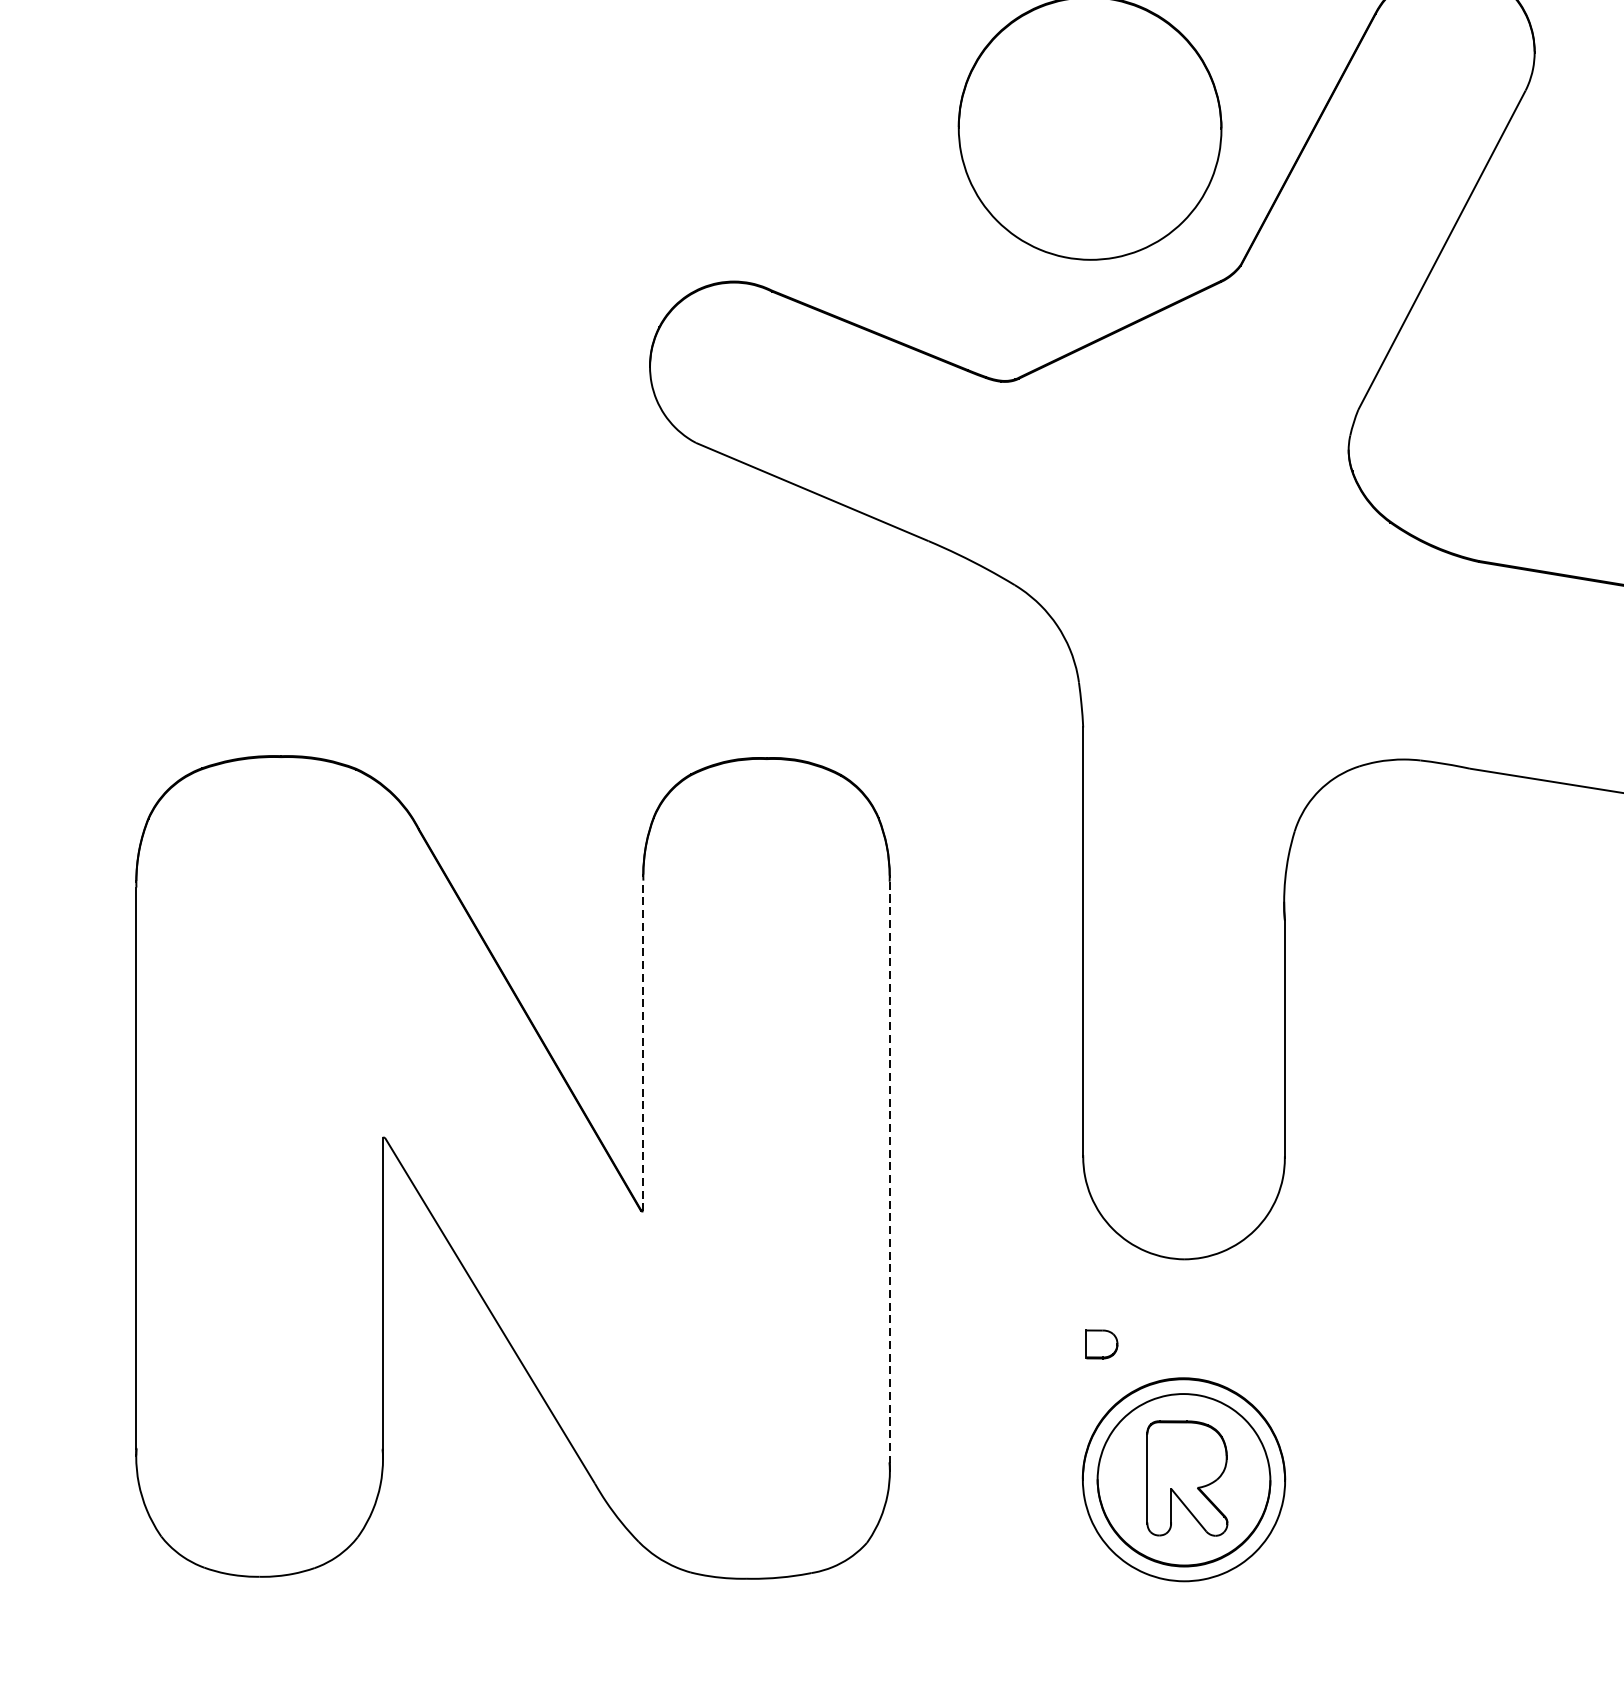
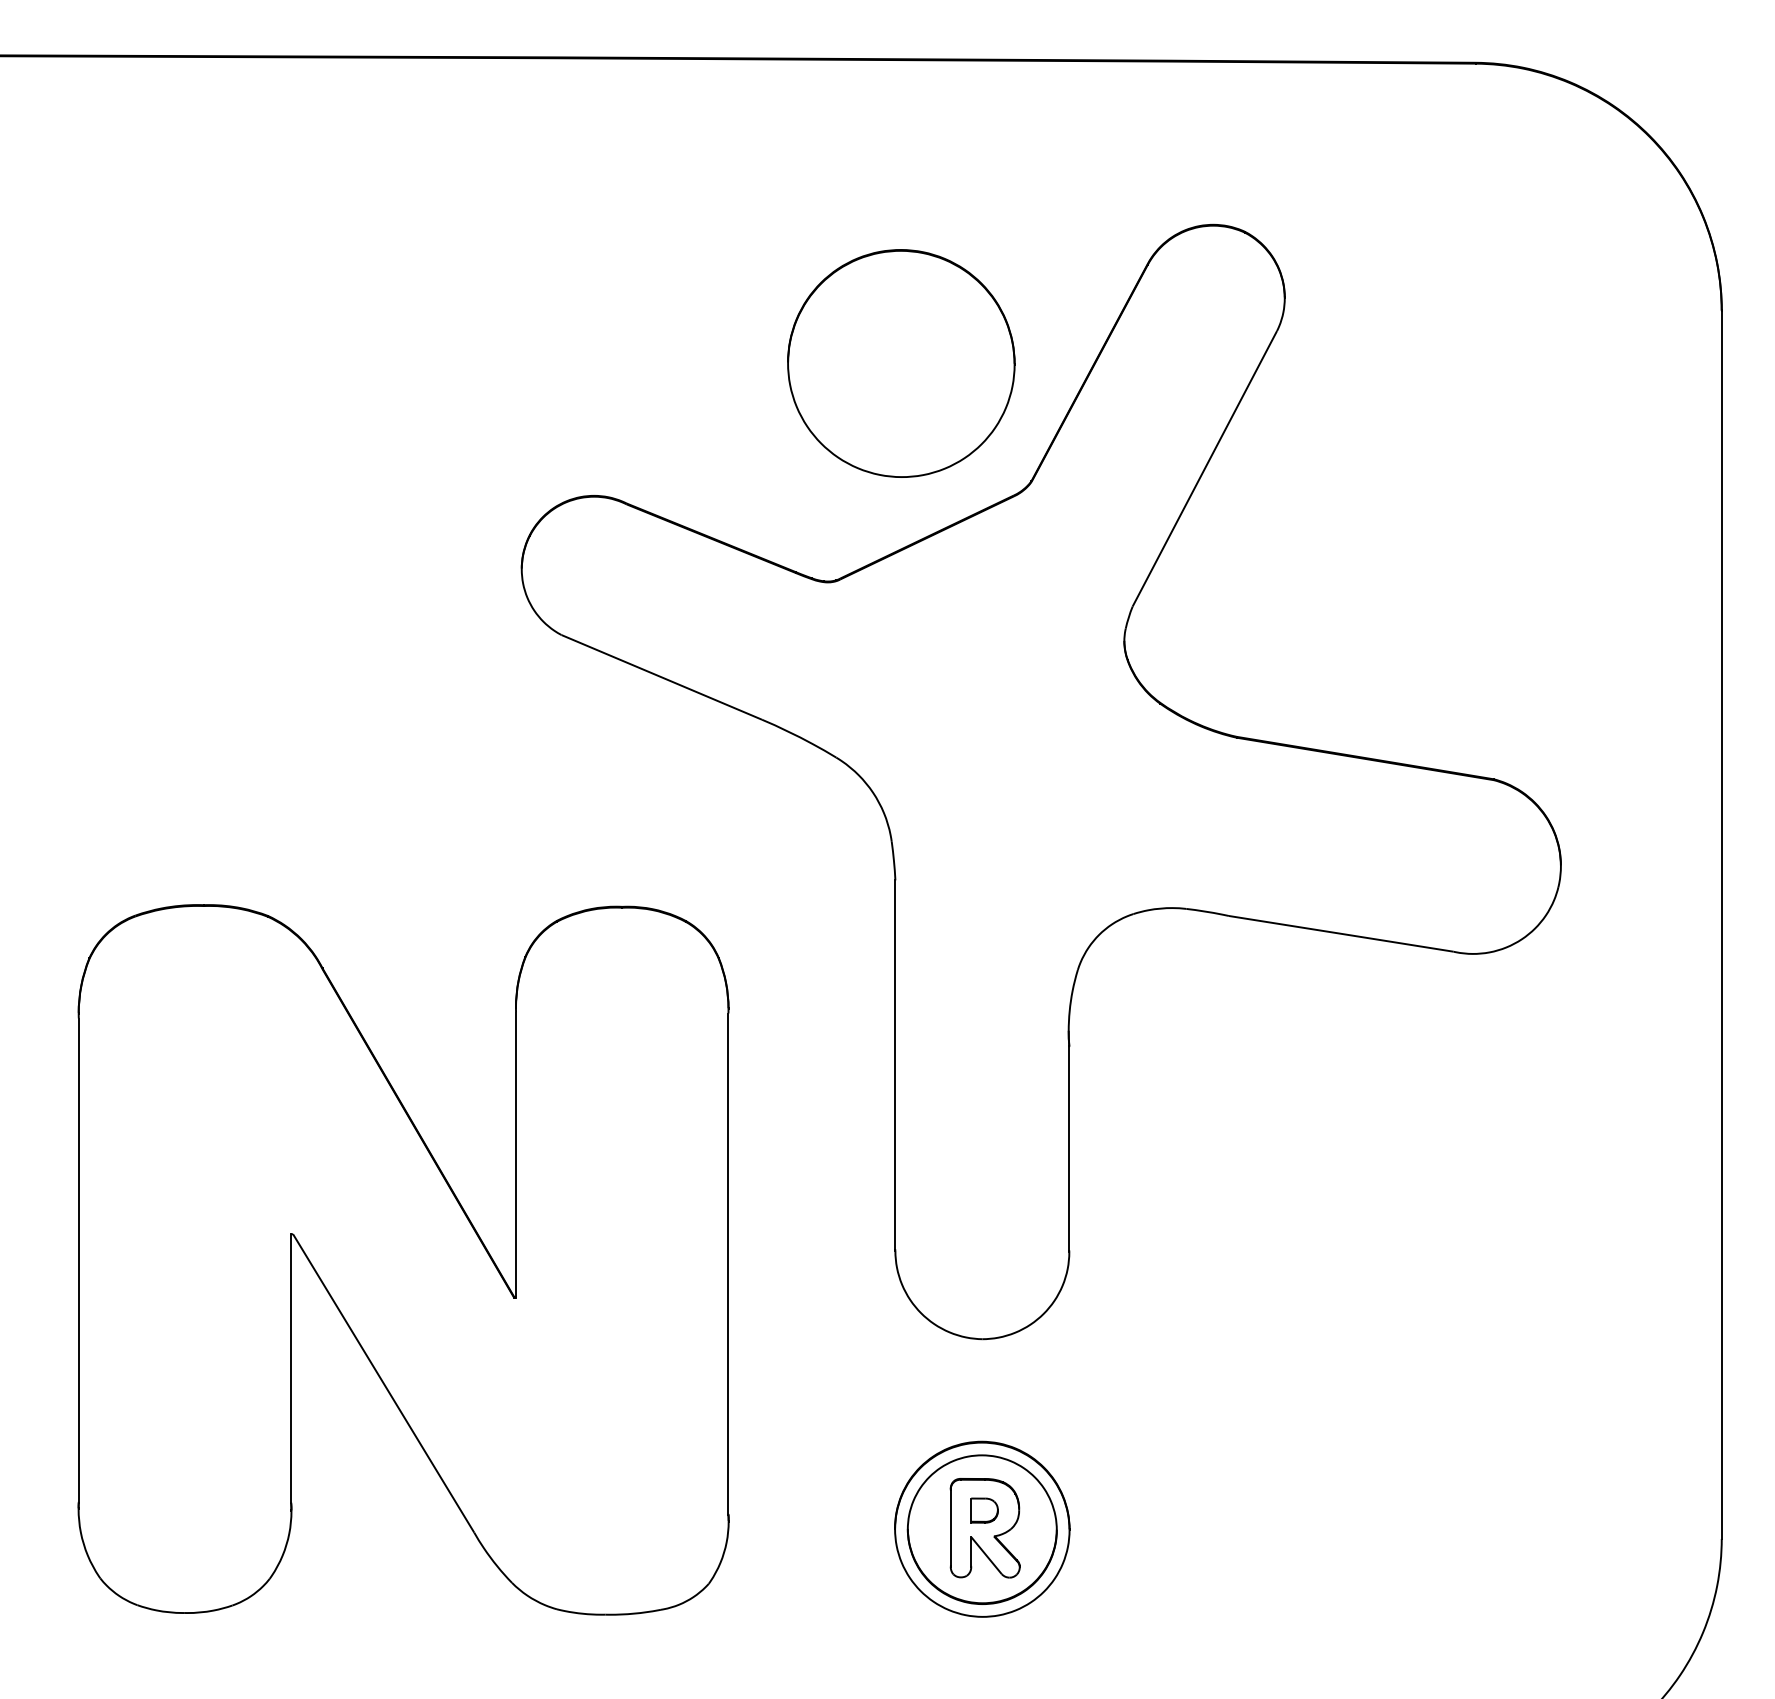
line: (643, 1046) -> (516, 1155), dashed -> solid
line: (889, 1172) -> (728, 1264), dashed -> solid
part: (1101, 1344) -> (984, 1510), moved

